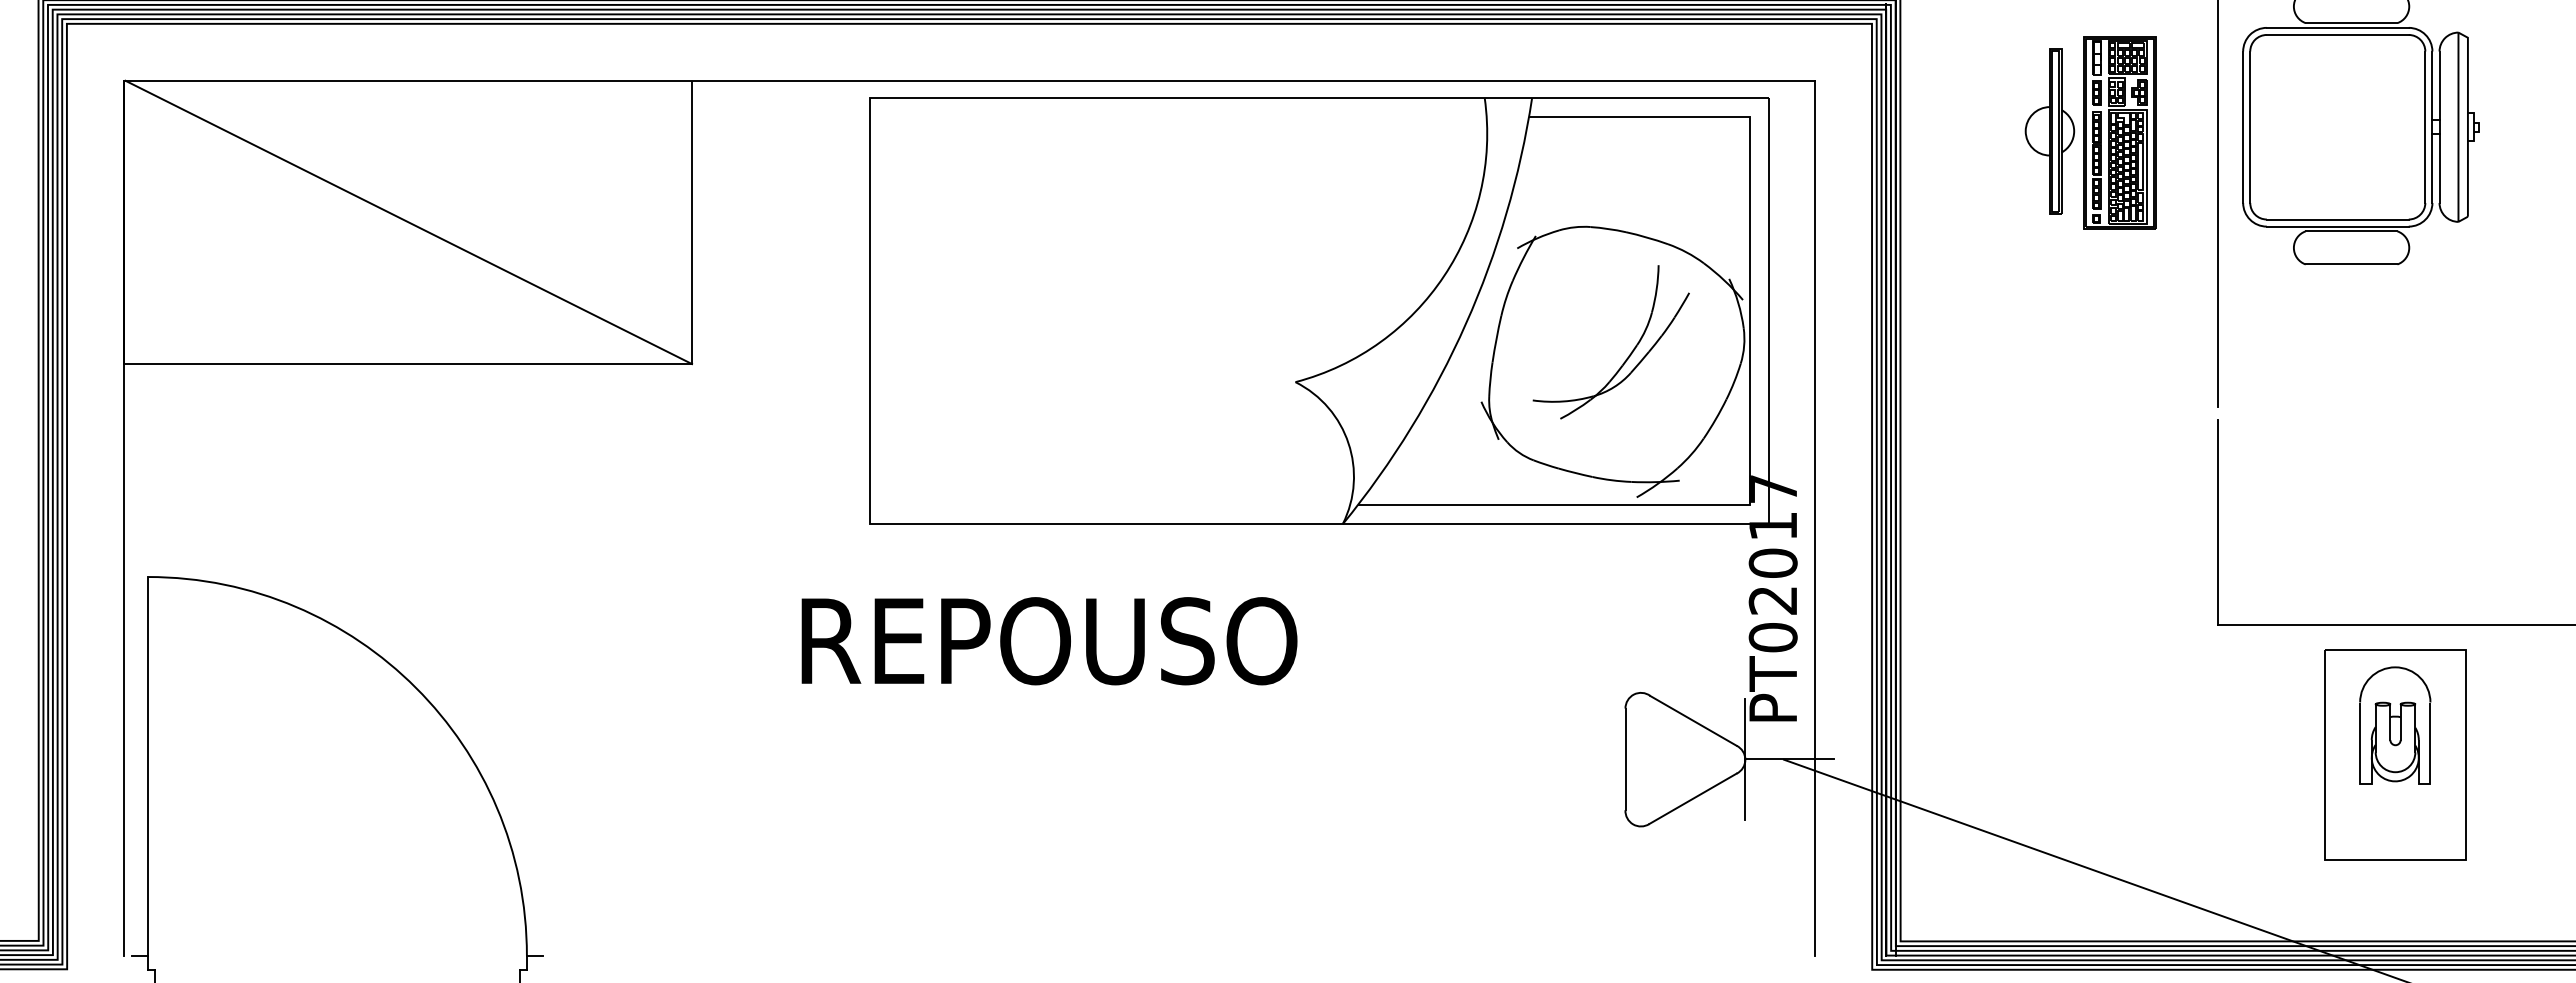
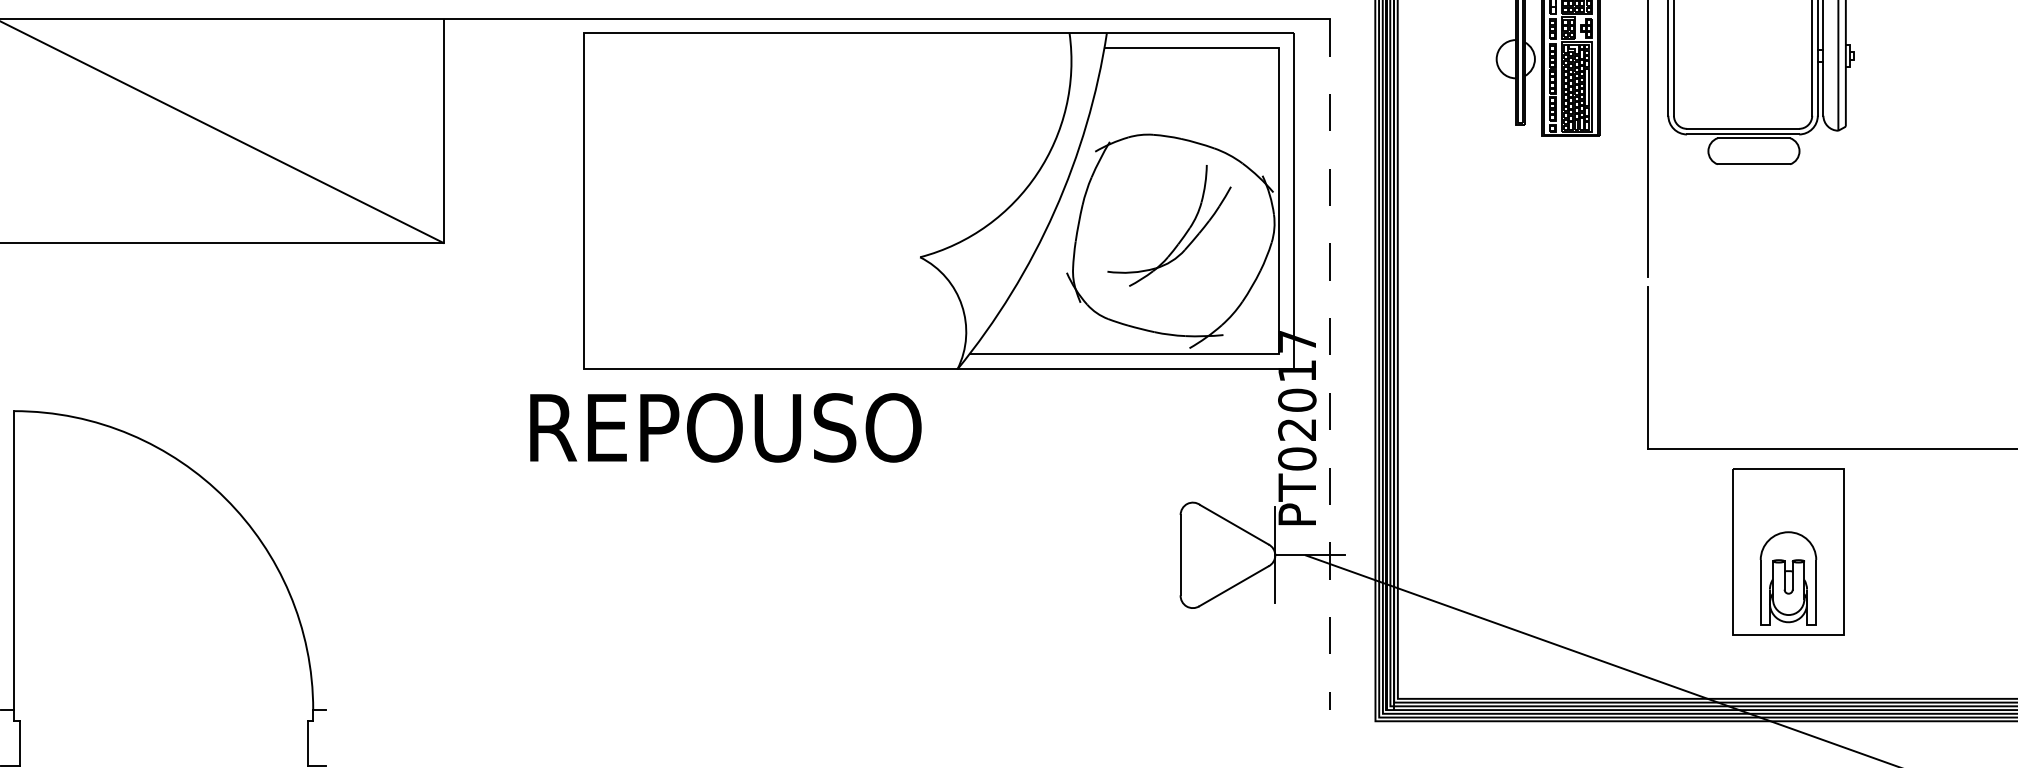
line: (1814, 518) -> (1329, 364), solid -> dashed
text: (1049, 641) -> (725, 428), moved
part: (2395, 725) -> (1788, 578), moved

